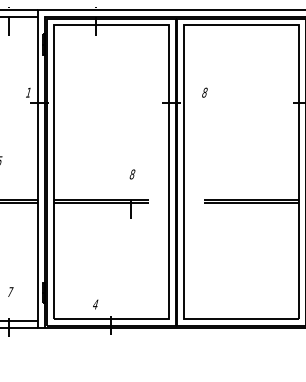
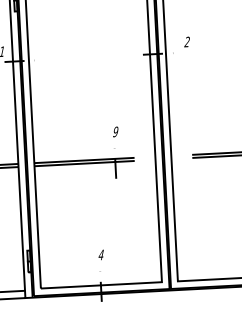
text: (204, 92) -> (186, 41), 8 -> 2
text: (132, 174) -> (115, 131), 8 -> 9
text: (95, 304) -> (101, 254), moved

